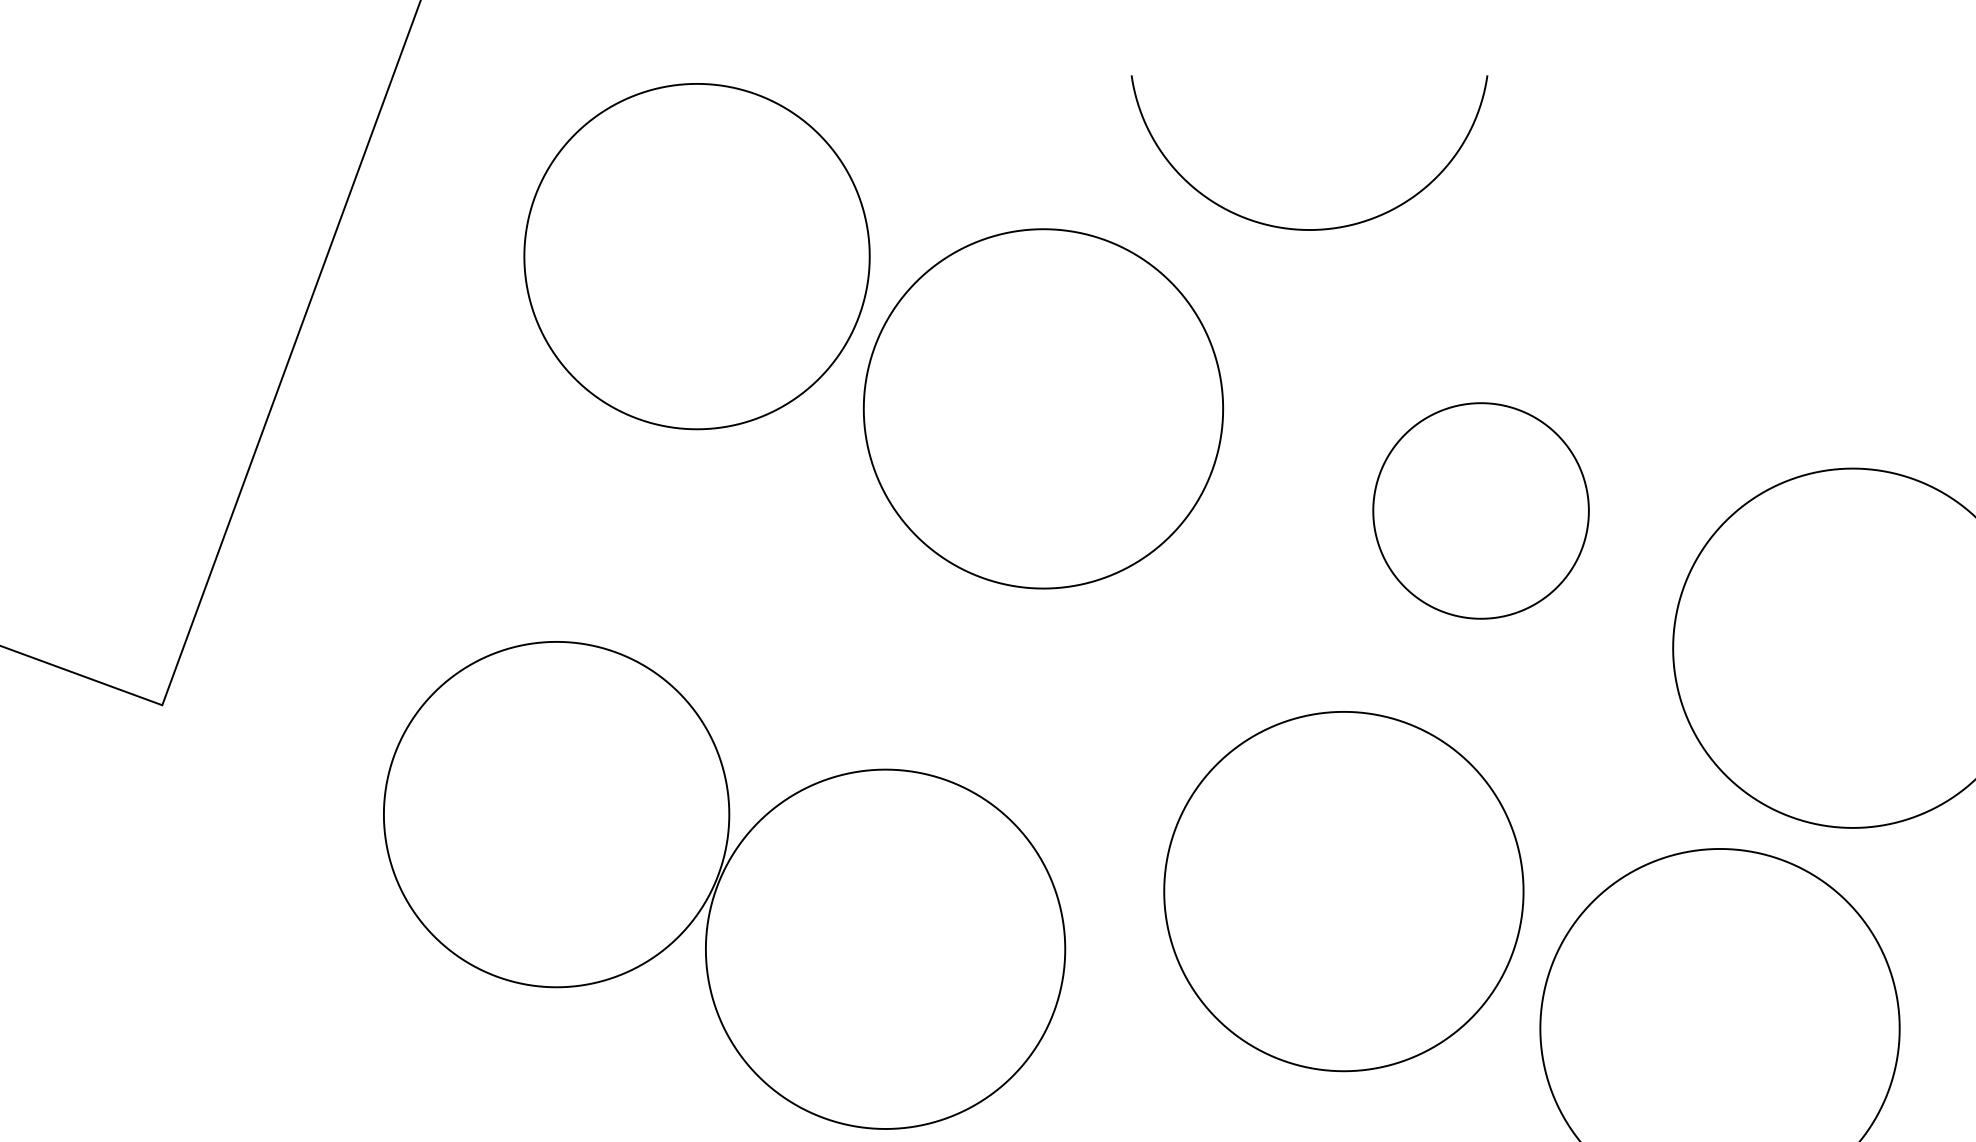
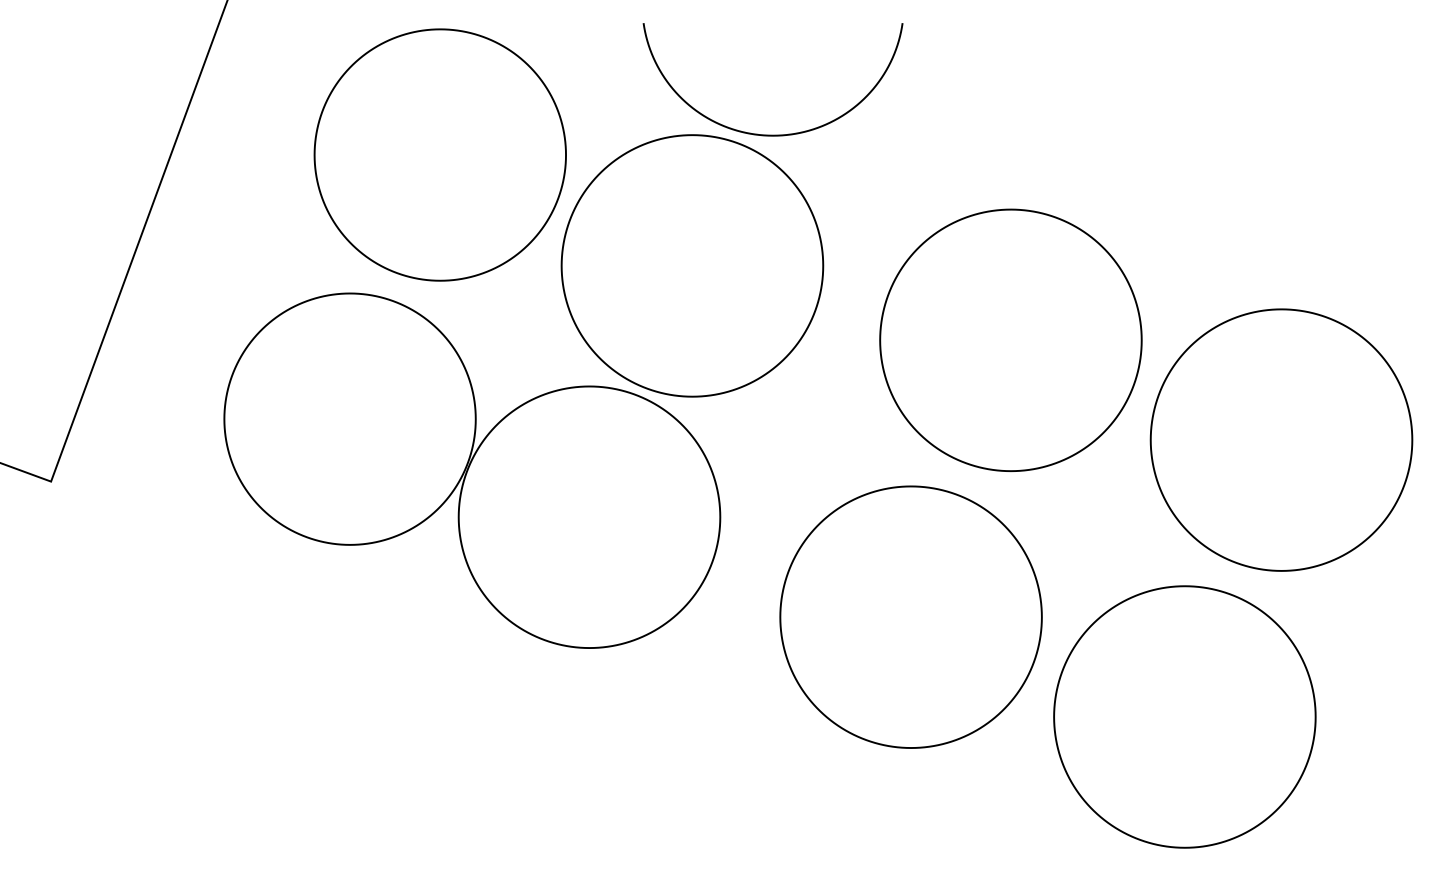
curve: (1308, 228) -> (772, 134), moved
part: (1480, 509) -> (1010, 339), size x1.67
part: (724, 885) -> (472, 470), moved

